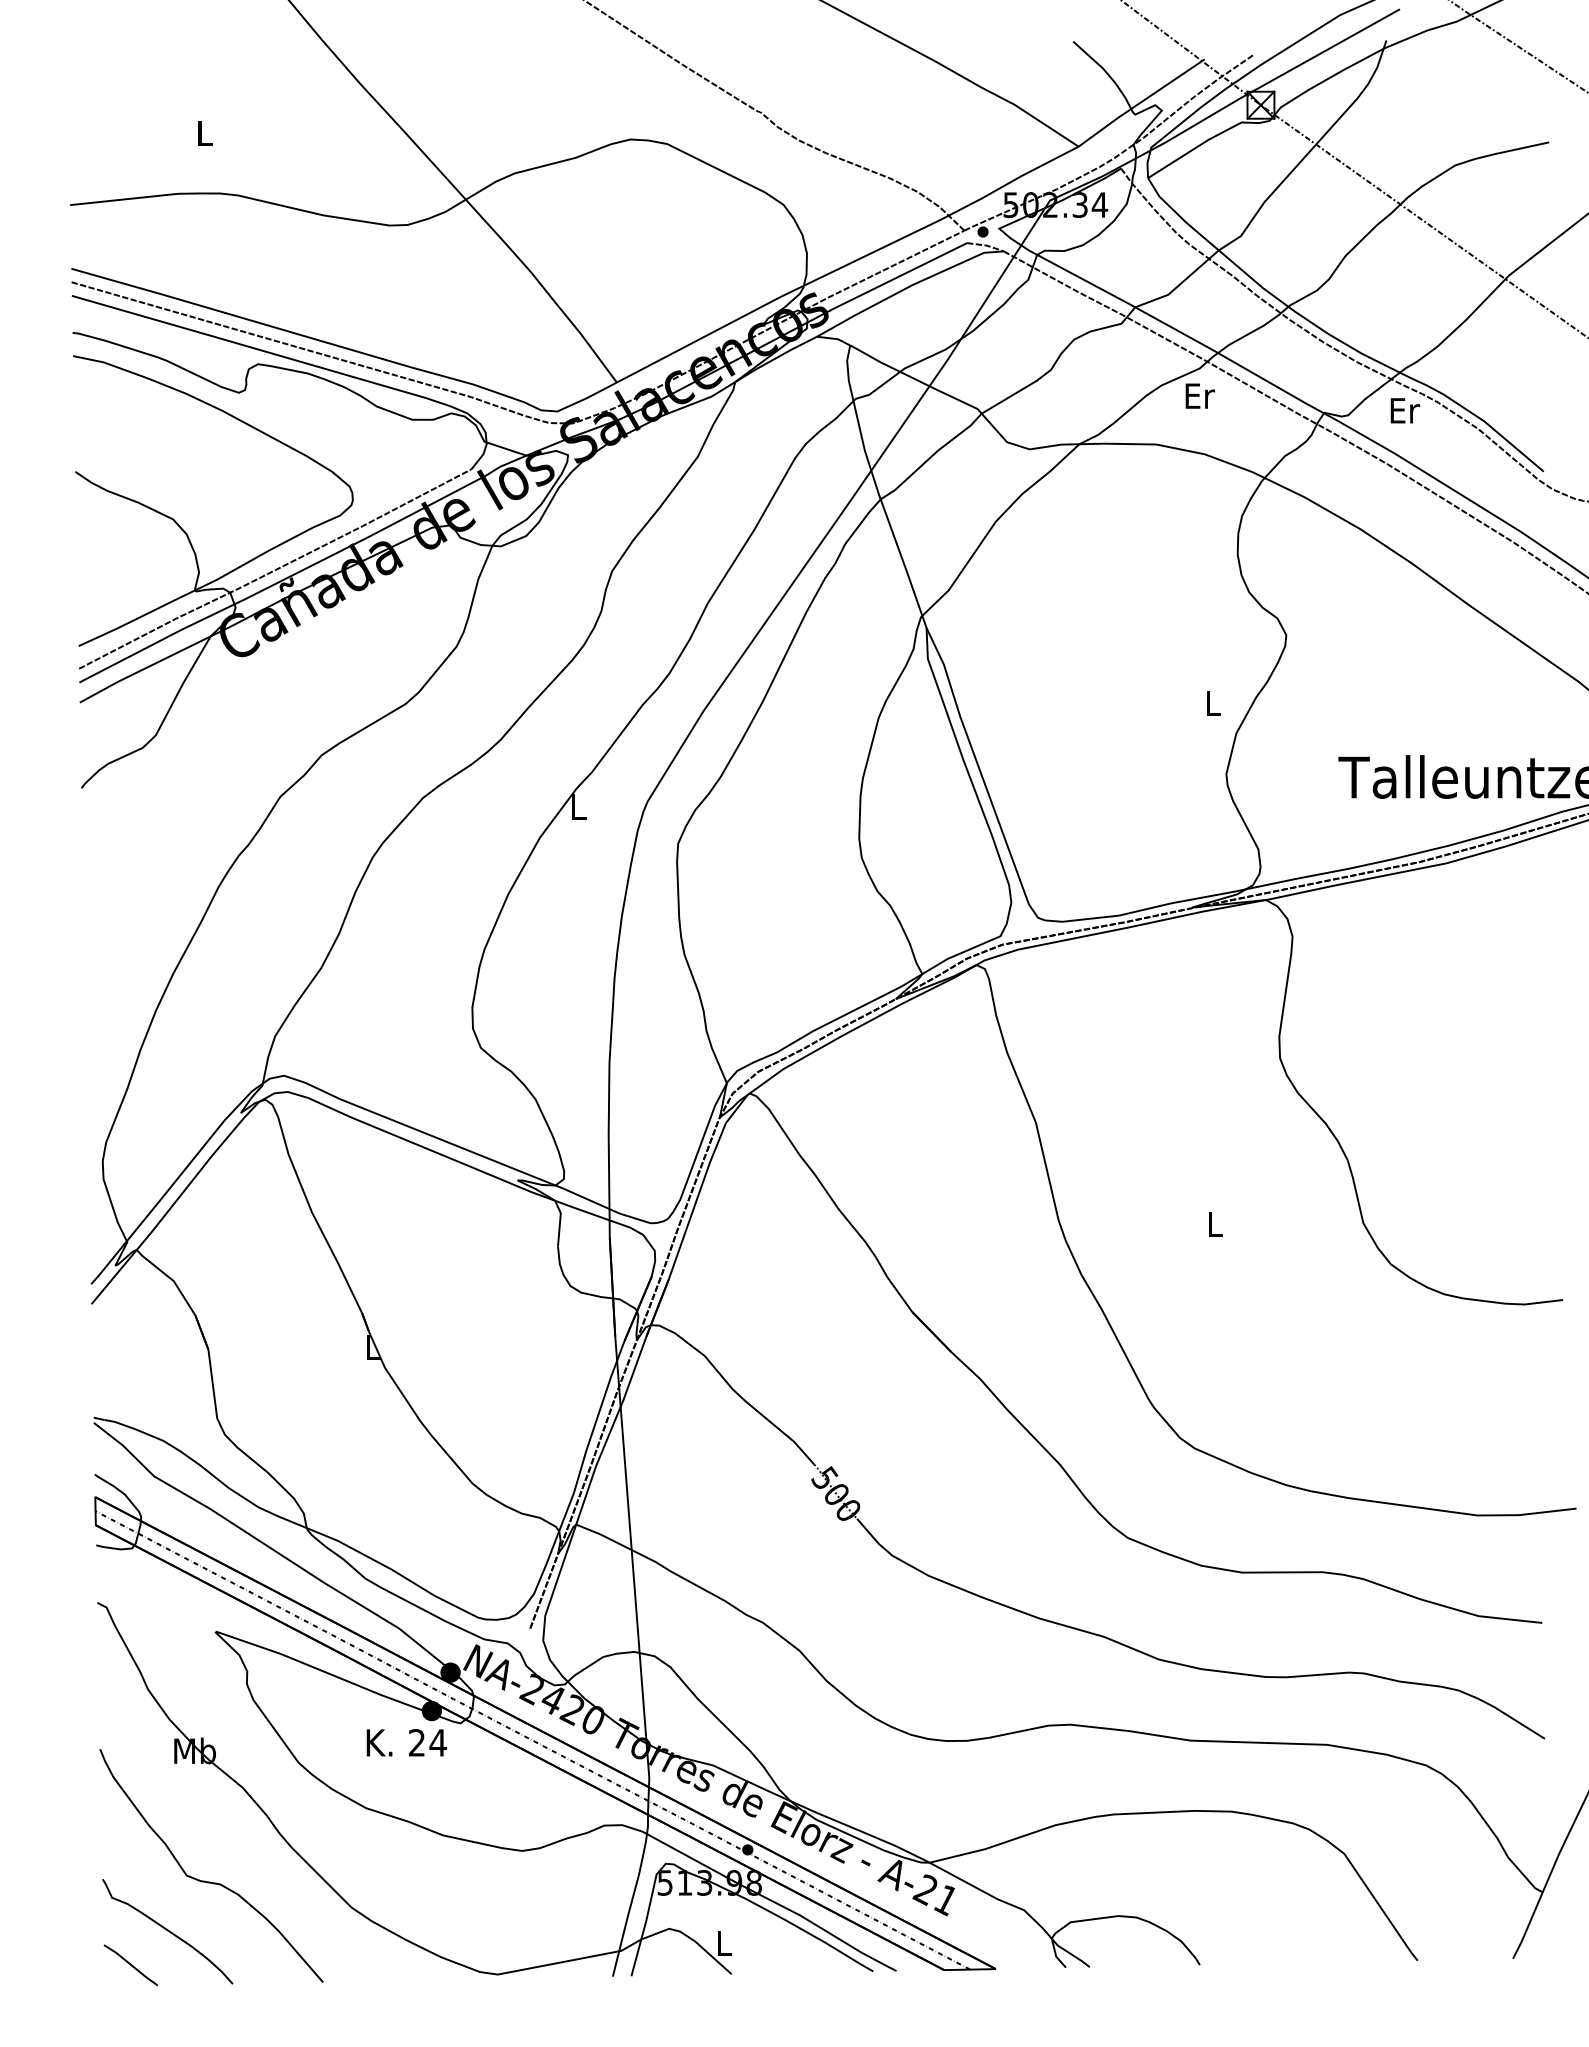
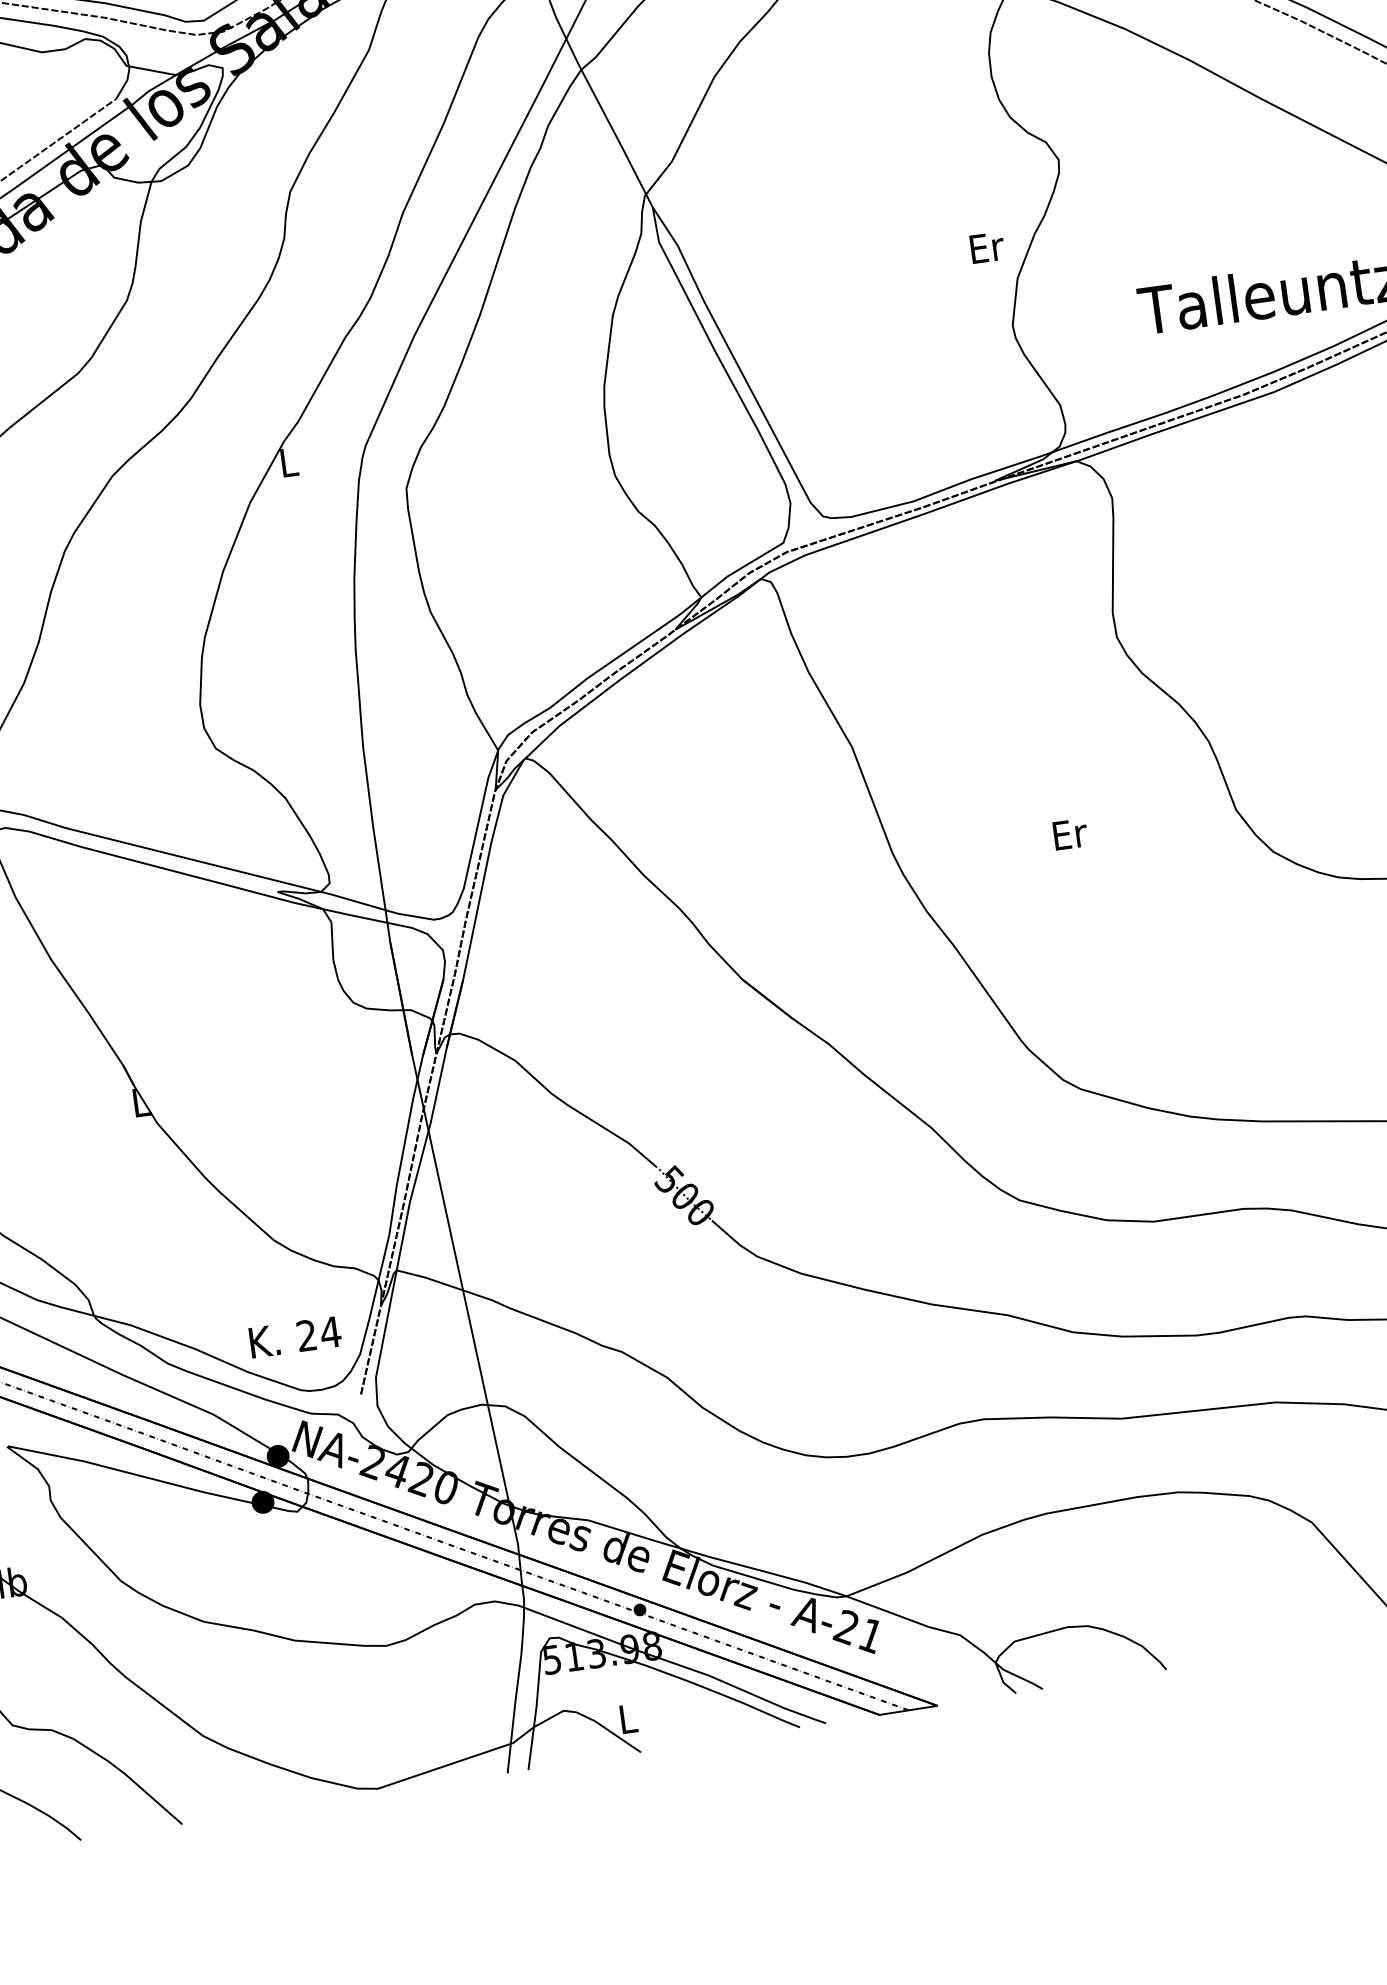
text: (1213, 702) -> (987, 246), L -> Er
text: (1215, 1224) -> (1069, 834), L -> Er
text: (406, 1742) -> (294, 1336), moved

